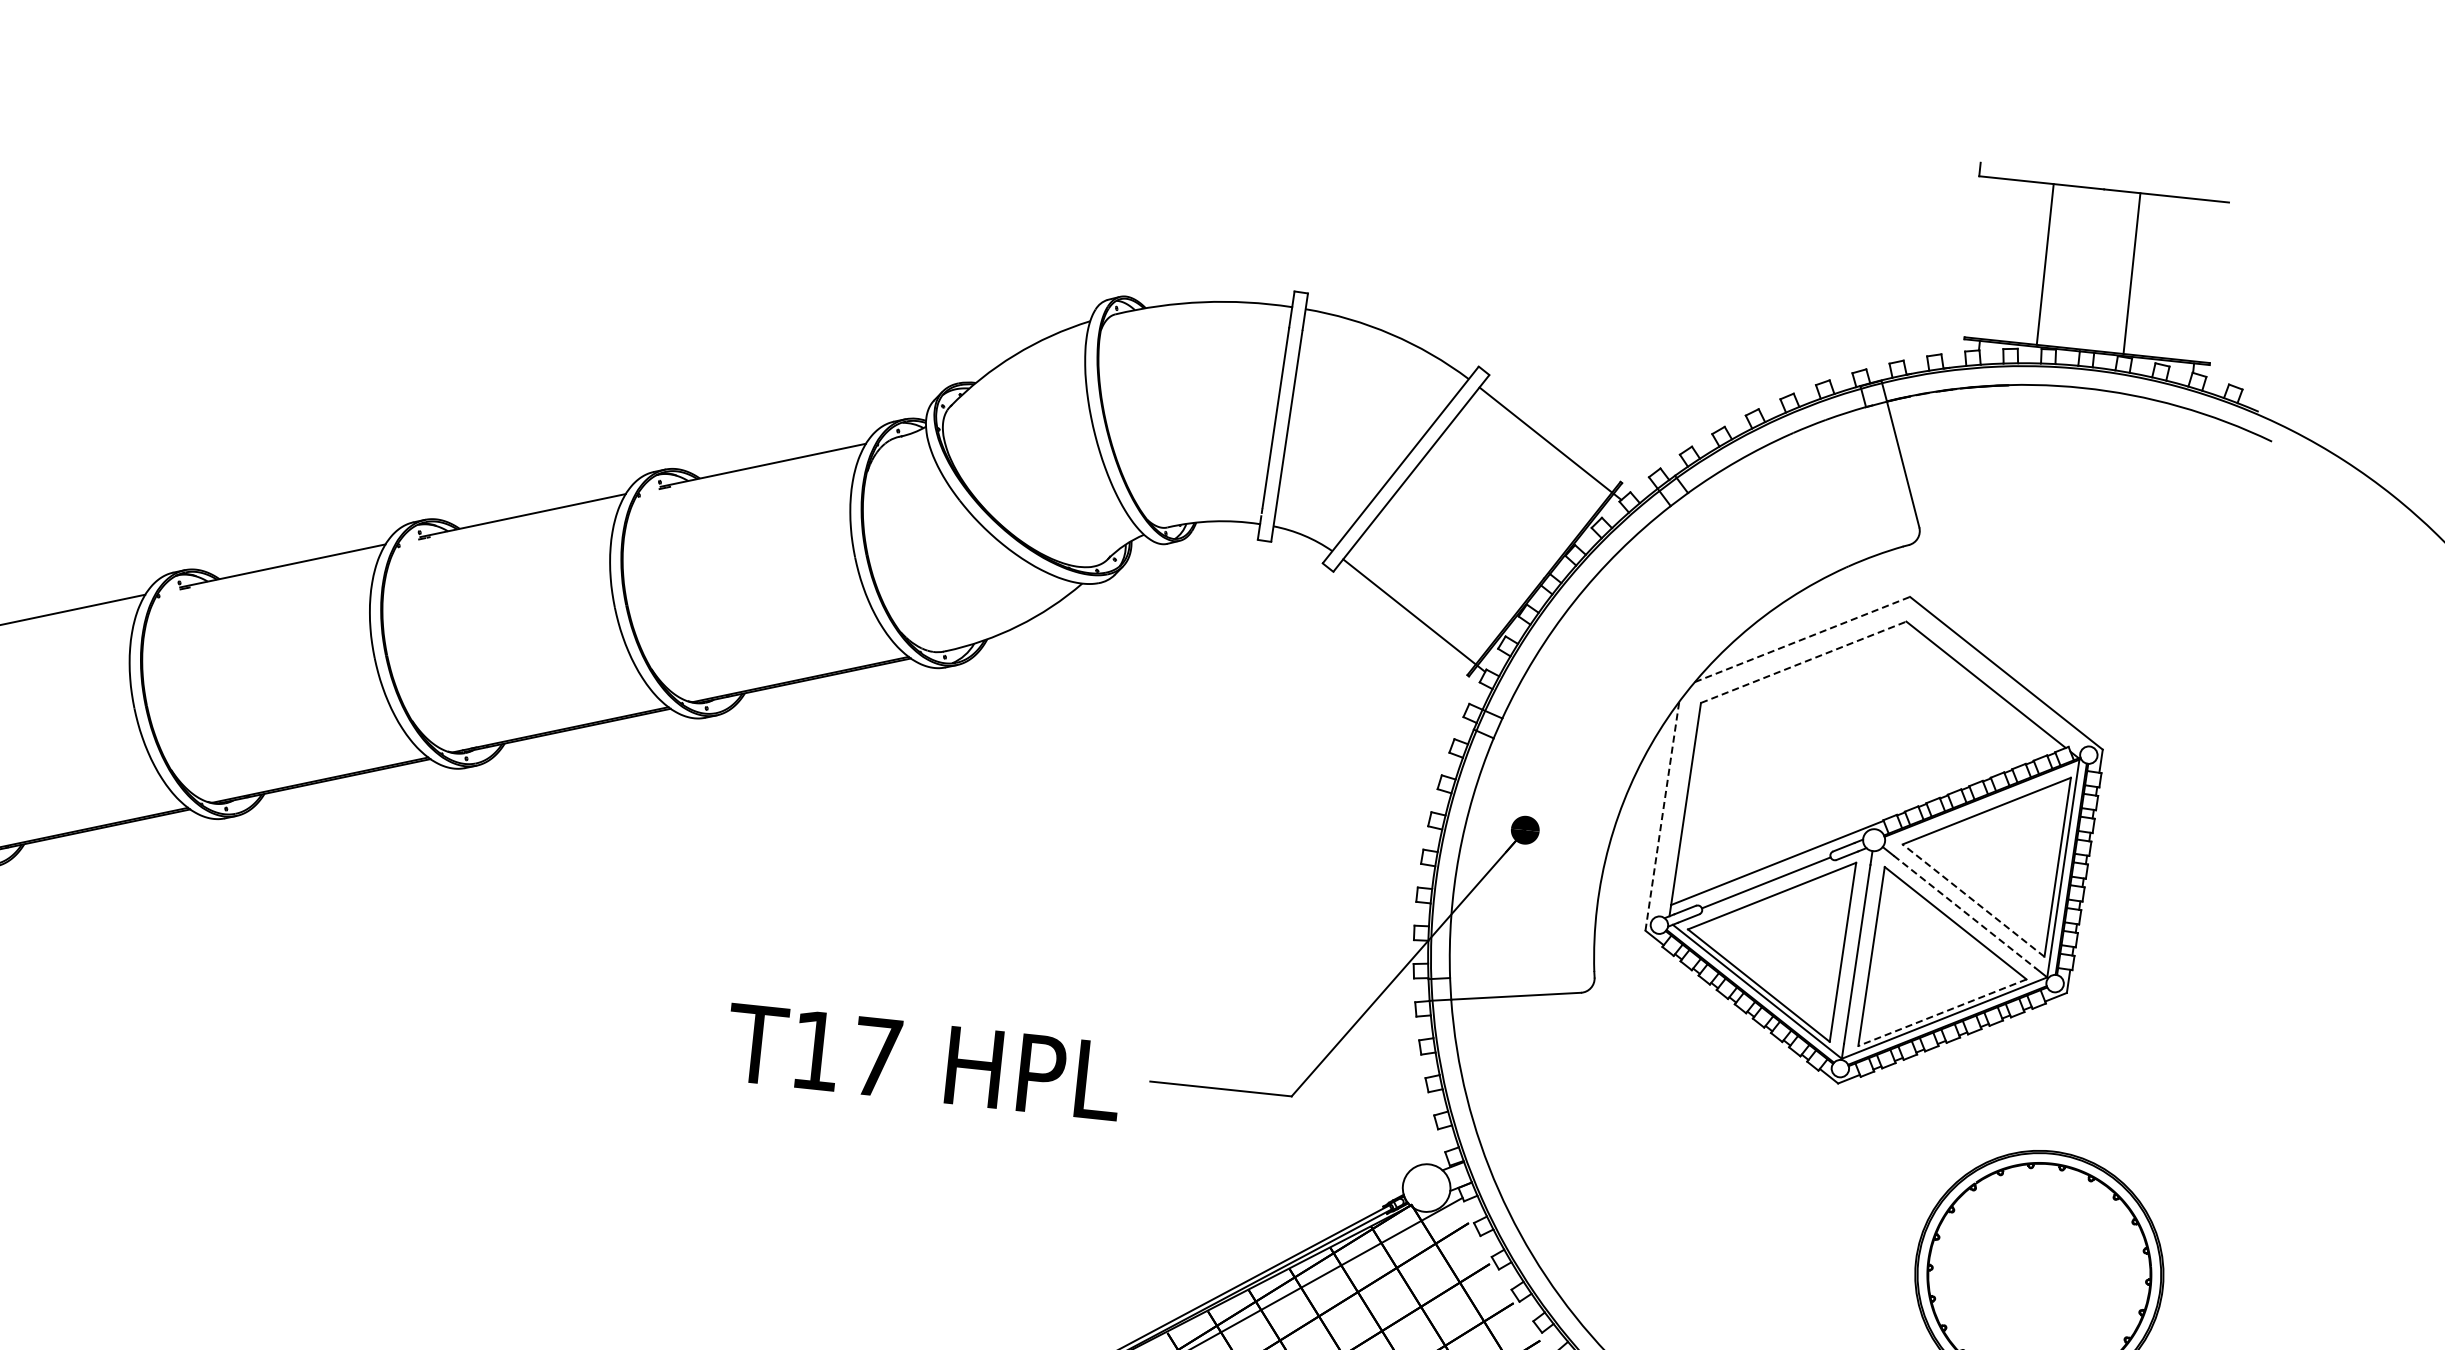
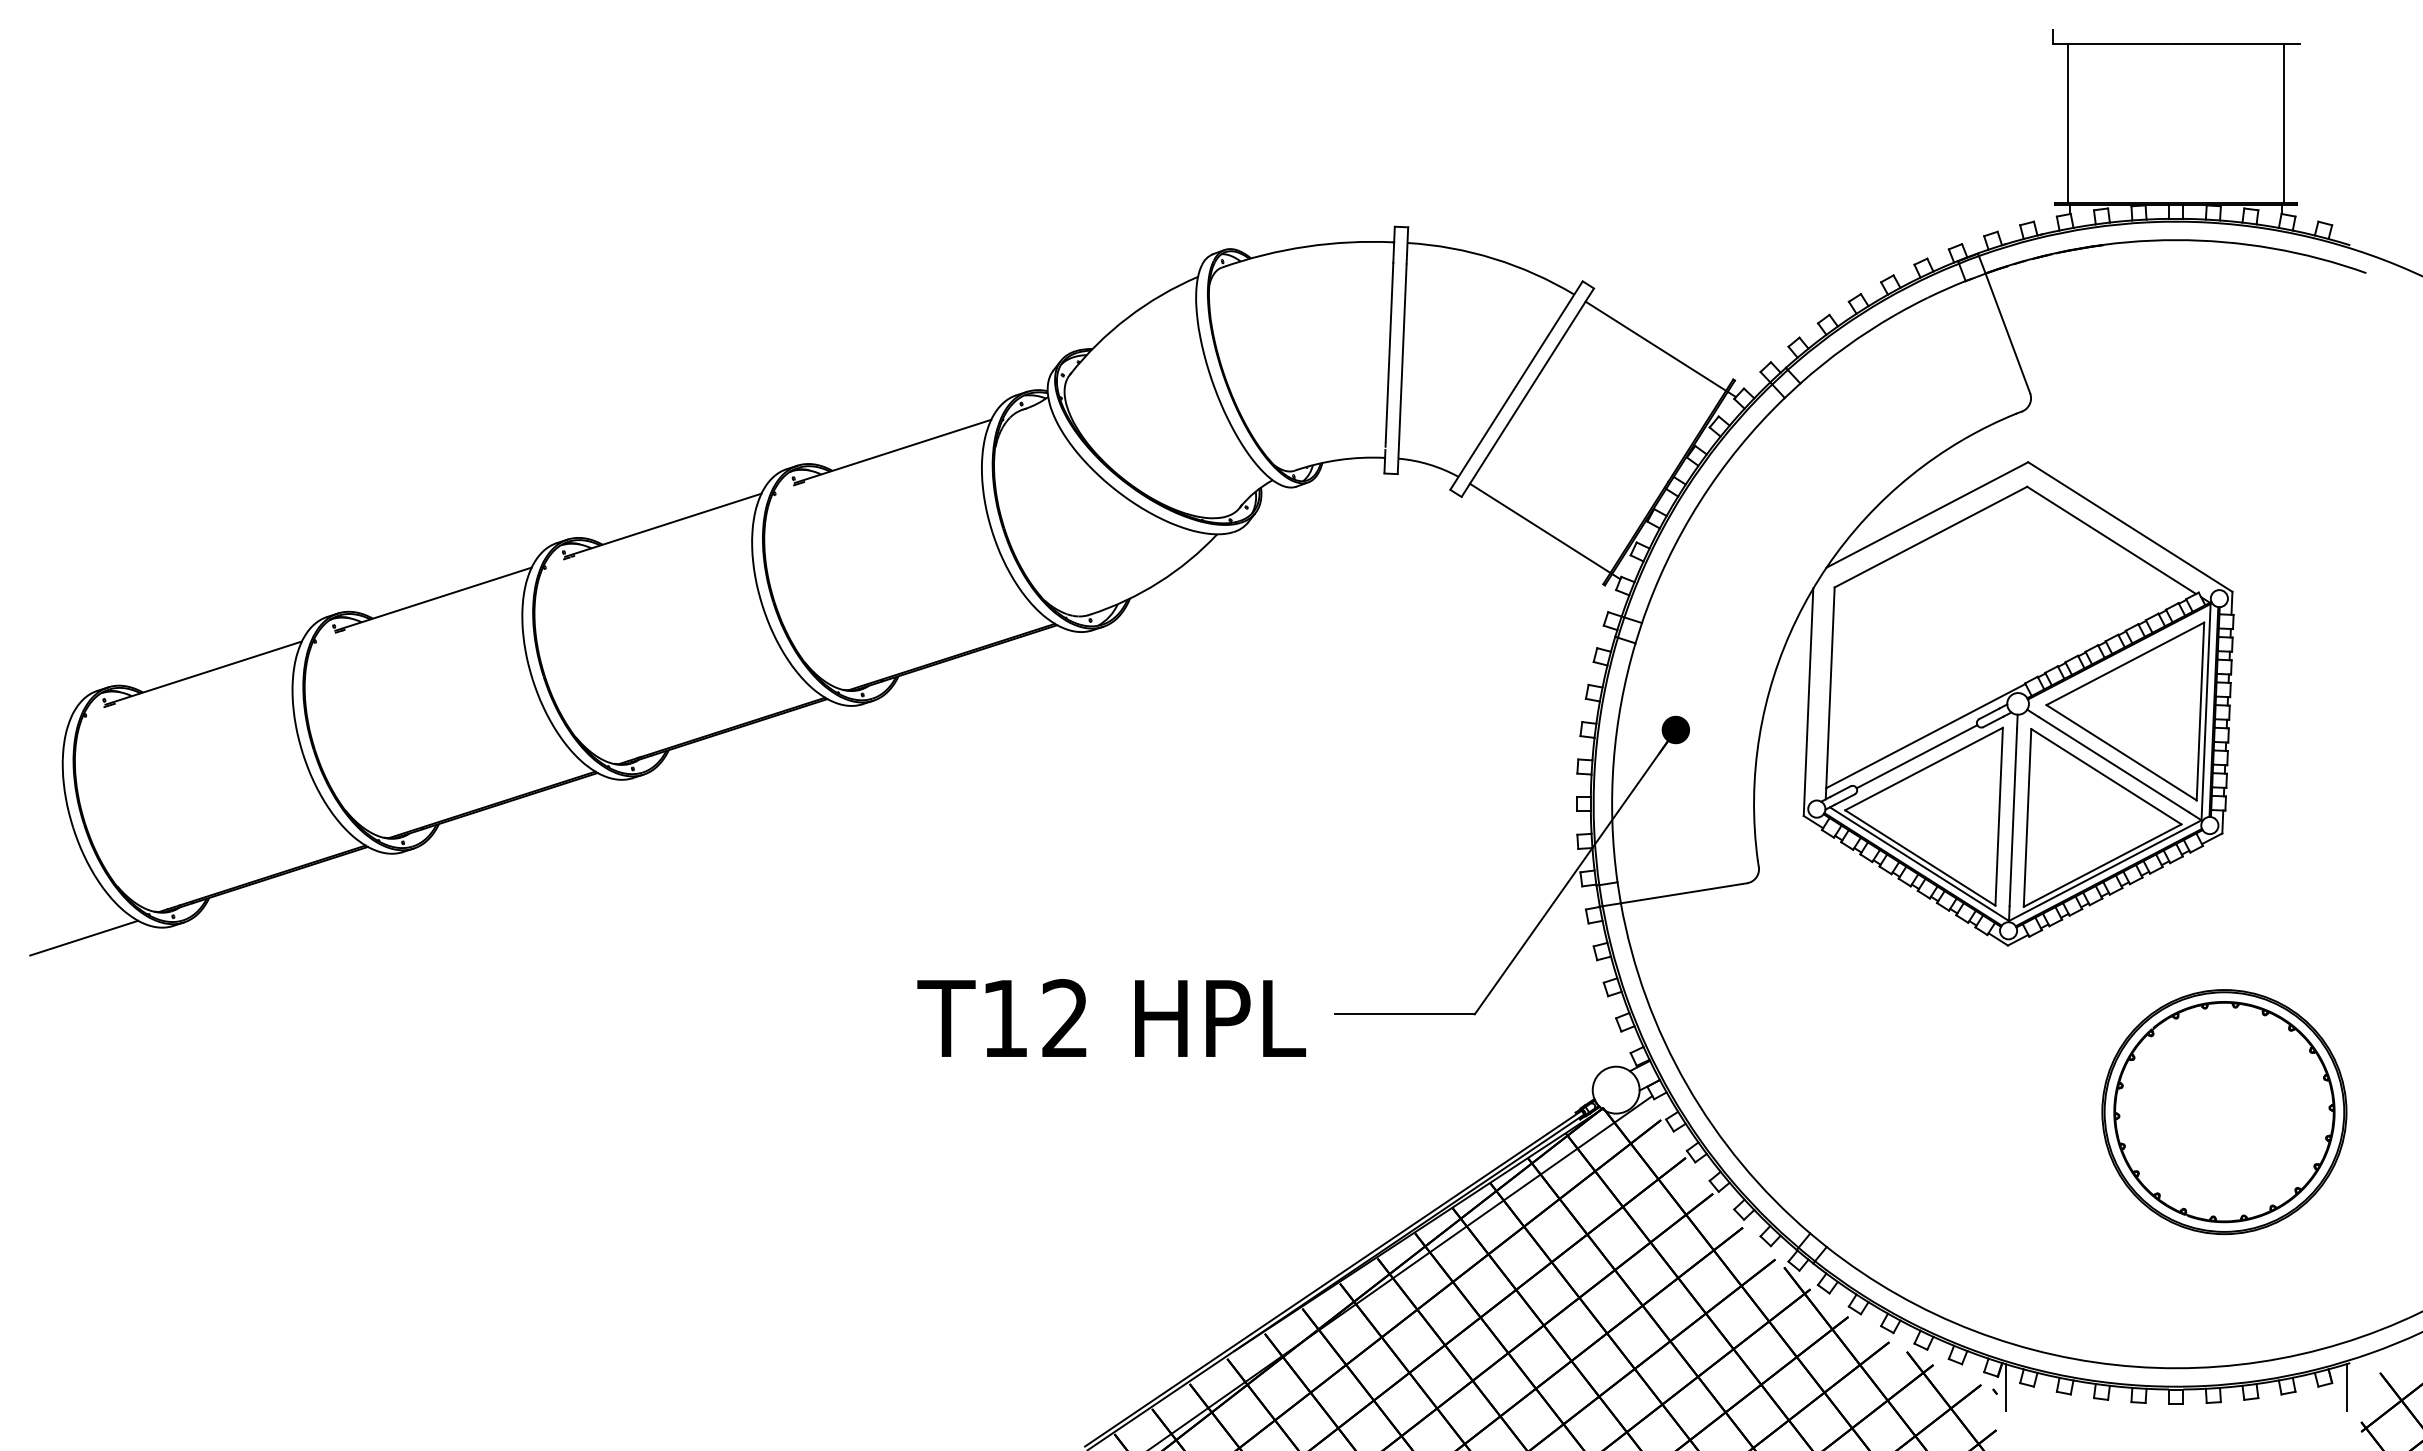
line: (2045, 263) -> (2068, 122), moved
line: (2132, 272) -> (2284, 122), moved
line: (1802, 639) -> (1927, 514), dashed -> solid
line: (1803, 662) -> (1930, 537), dashed -> solid
line: (1662, 816) -> (1808, 702), dashed -> solid
line: (1973, 900) -> (2121, 752), dashed -> solid
line: (1964, 911) -> (2113, 764), dashed -> solid
line: (1942, 1012) -> (2102, 865), dashed -> solid
text: (876, 1055) -> (1064, 1017), T17 -> T12

